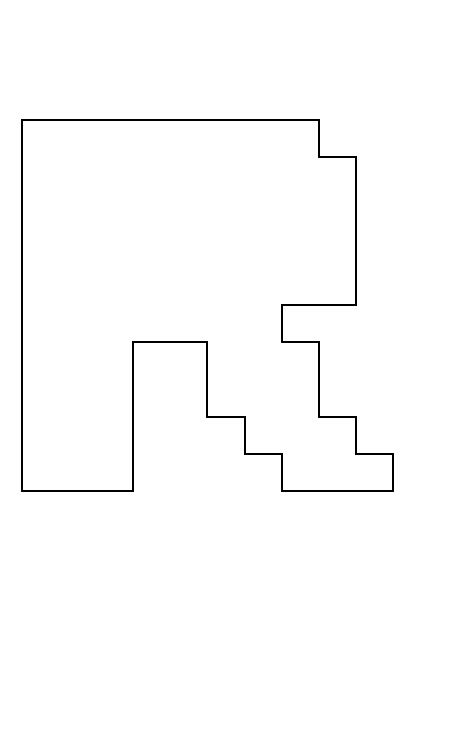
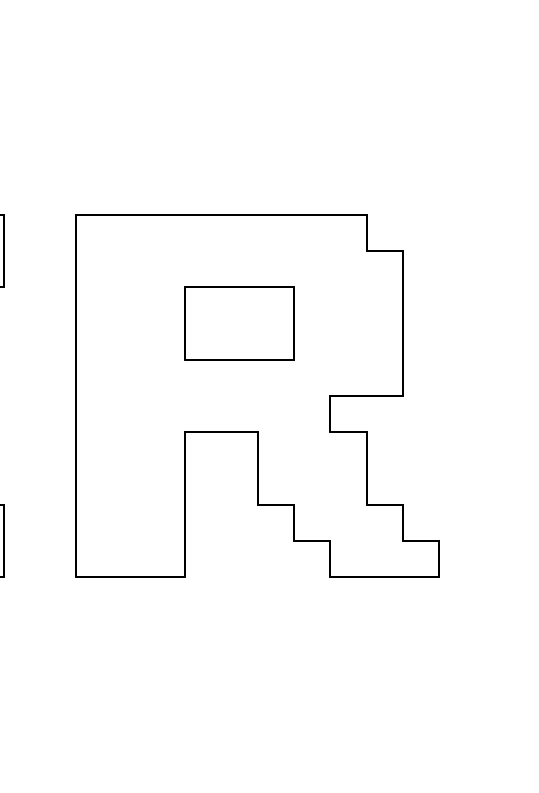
part: (188, 230) -> (239, 323), added

